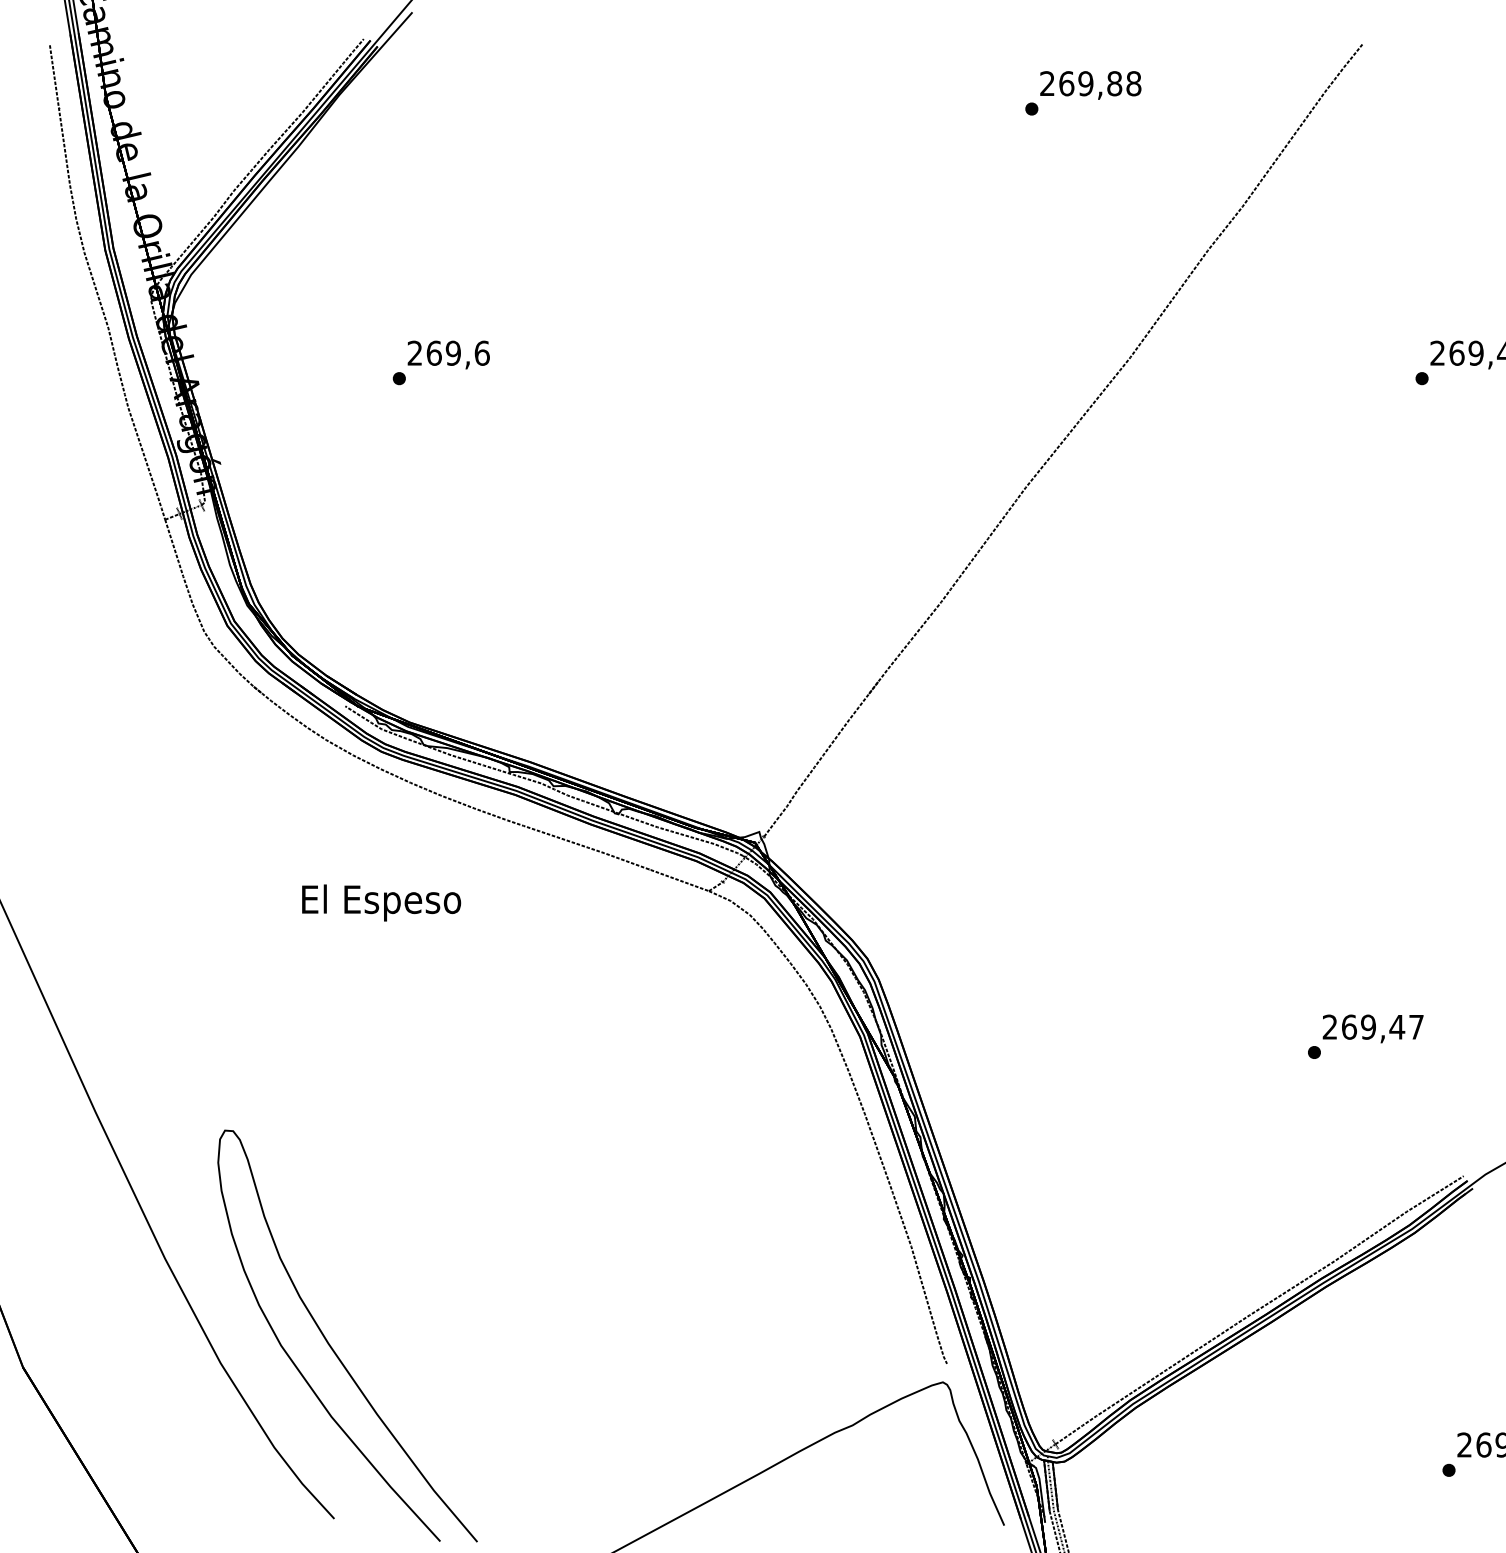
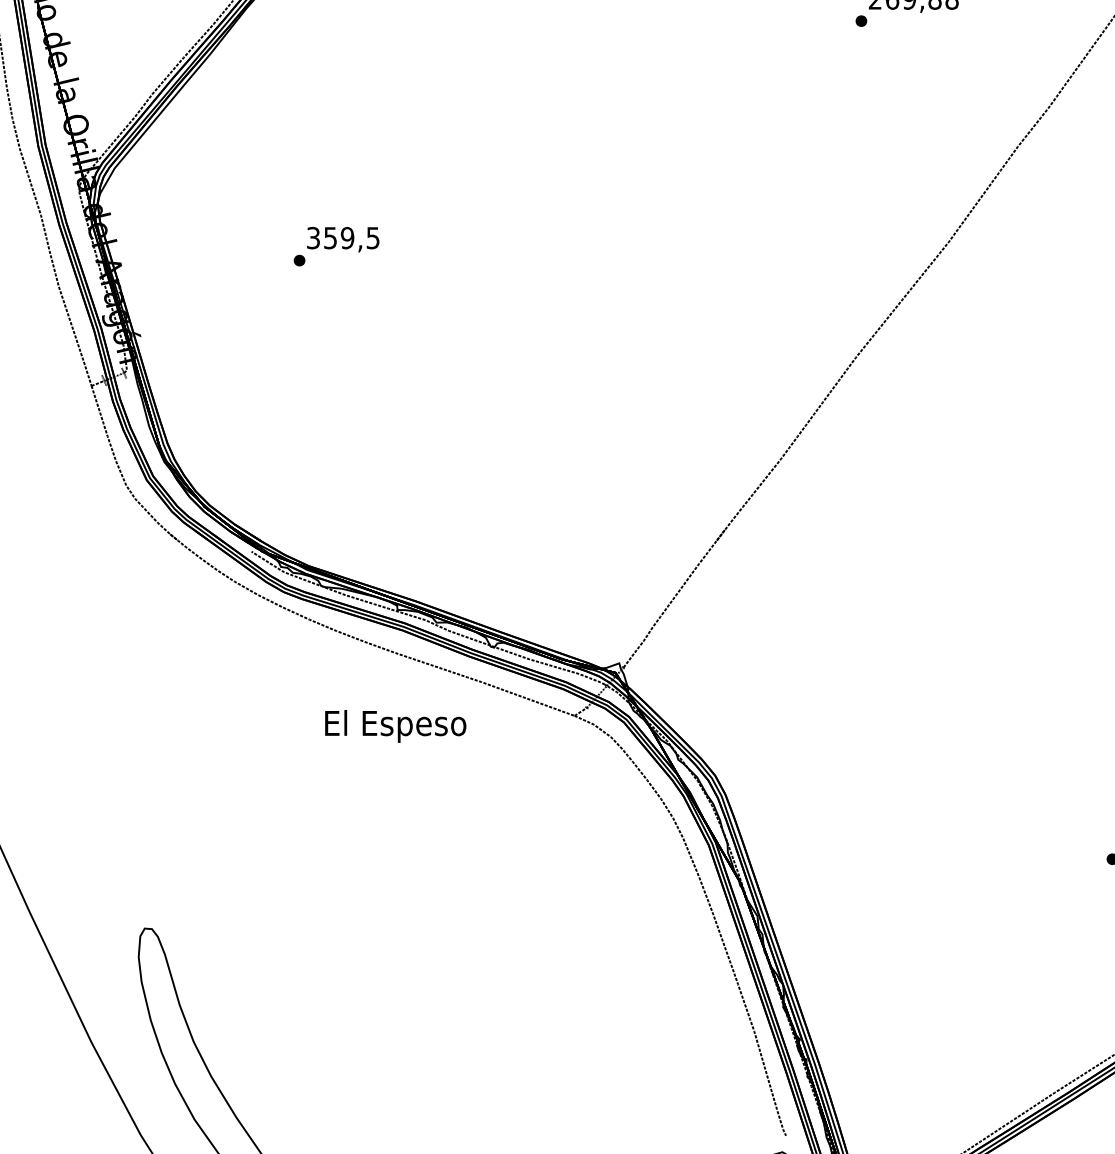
text: (448, 352) -> (343, 237), 269,6 -> 359,5
text: (381, 902) -> (395, 725), moved

